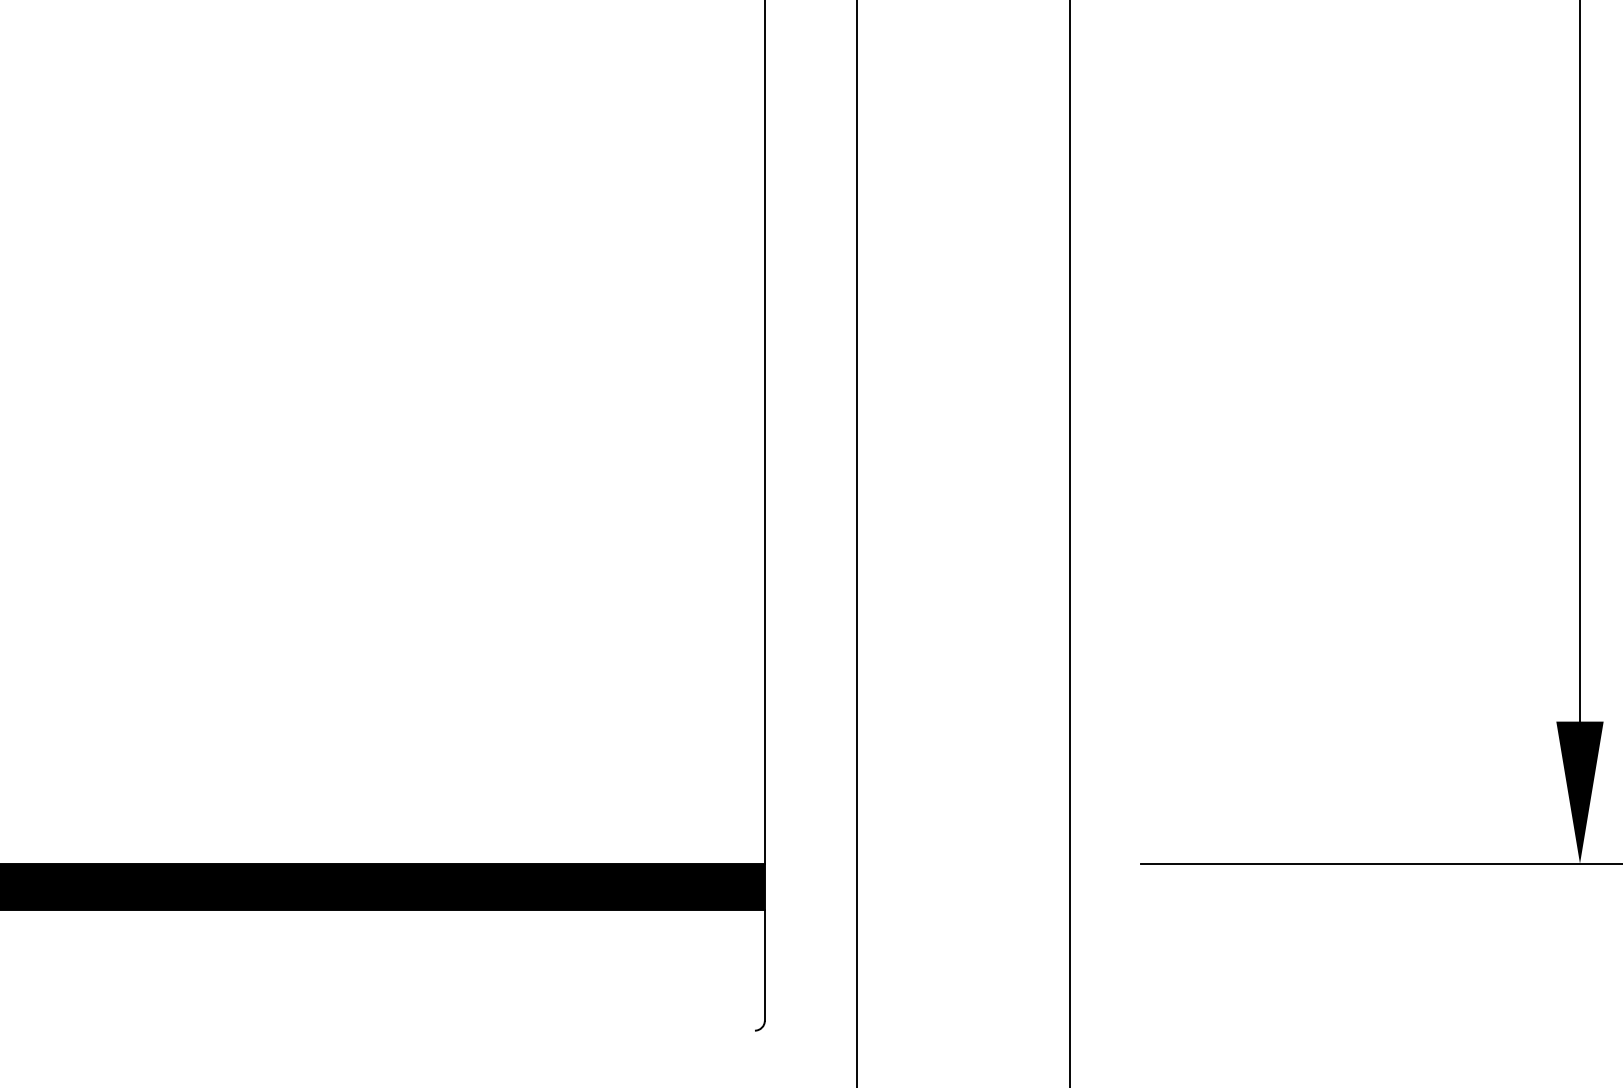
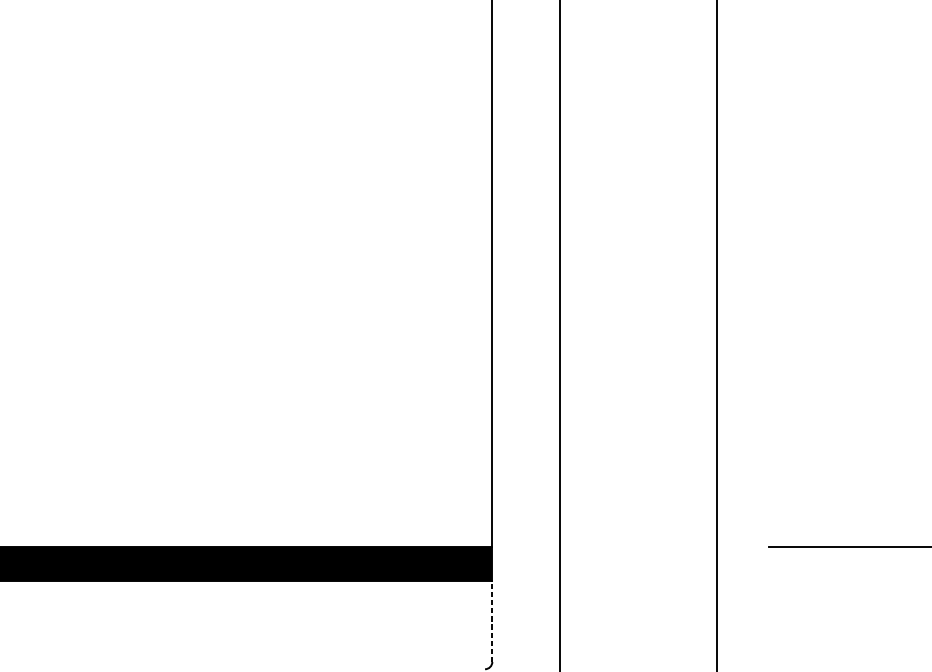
line: (764, 964) -> (492, 620), solid -> dashed

